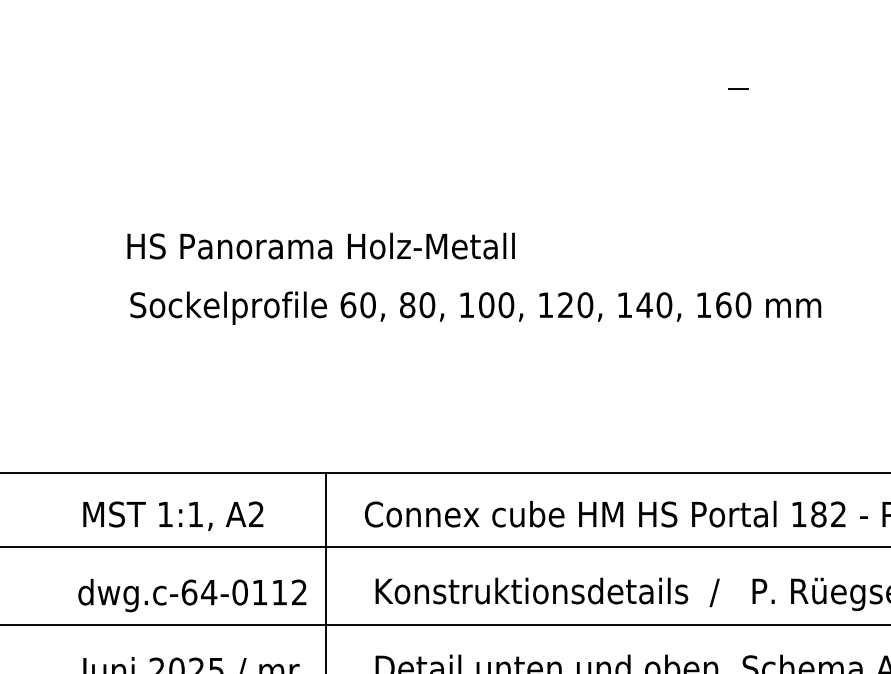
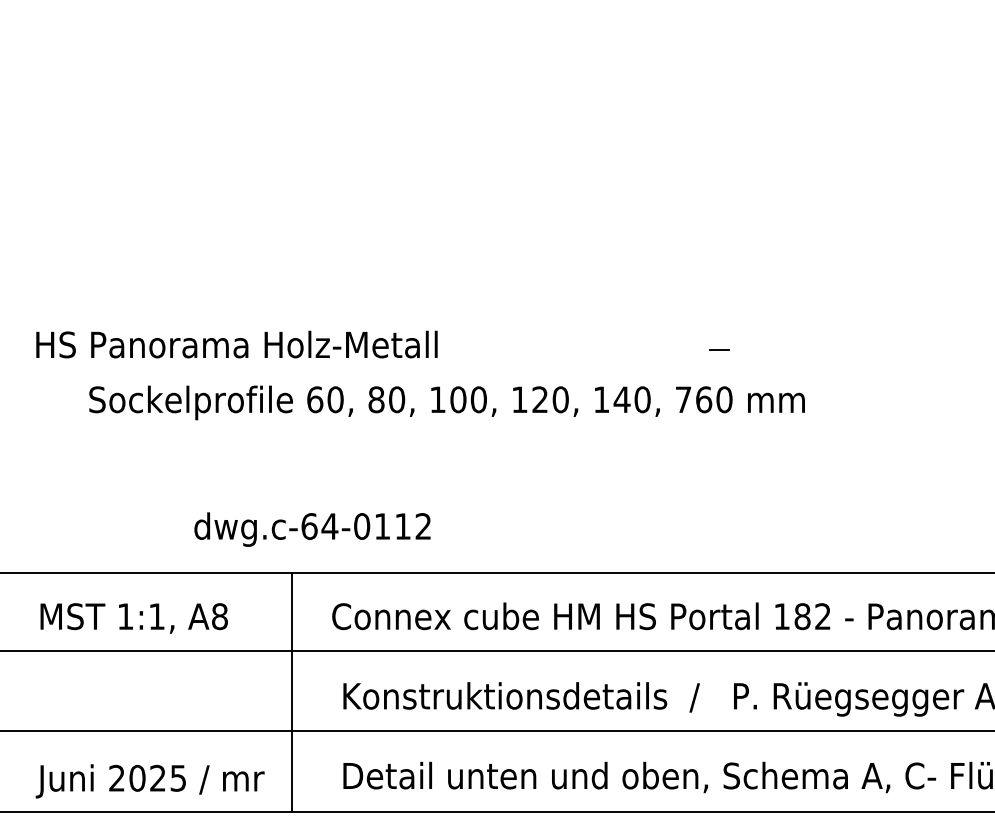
line: (738, 87) -> (719, 349), moved
text: (320, 246) -> (236, 344), moved
text: (703, 304) -> (683, 399), 160 -> 760
text: (256, 514) -> (219, 616), A2 -> A8
text: (192, 595) -> (312, 529), moved

